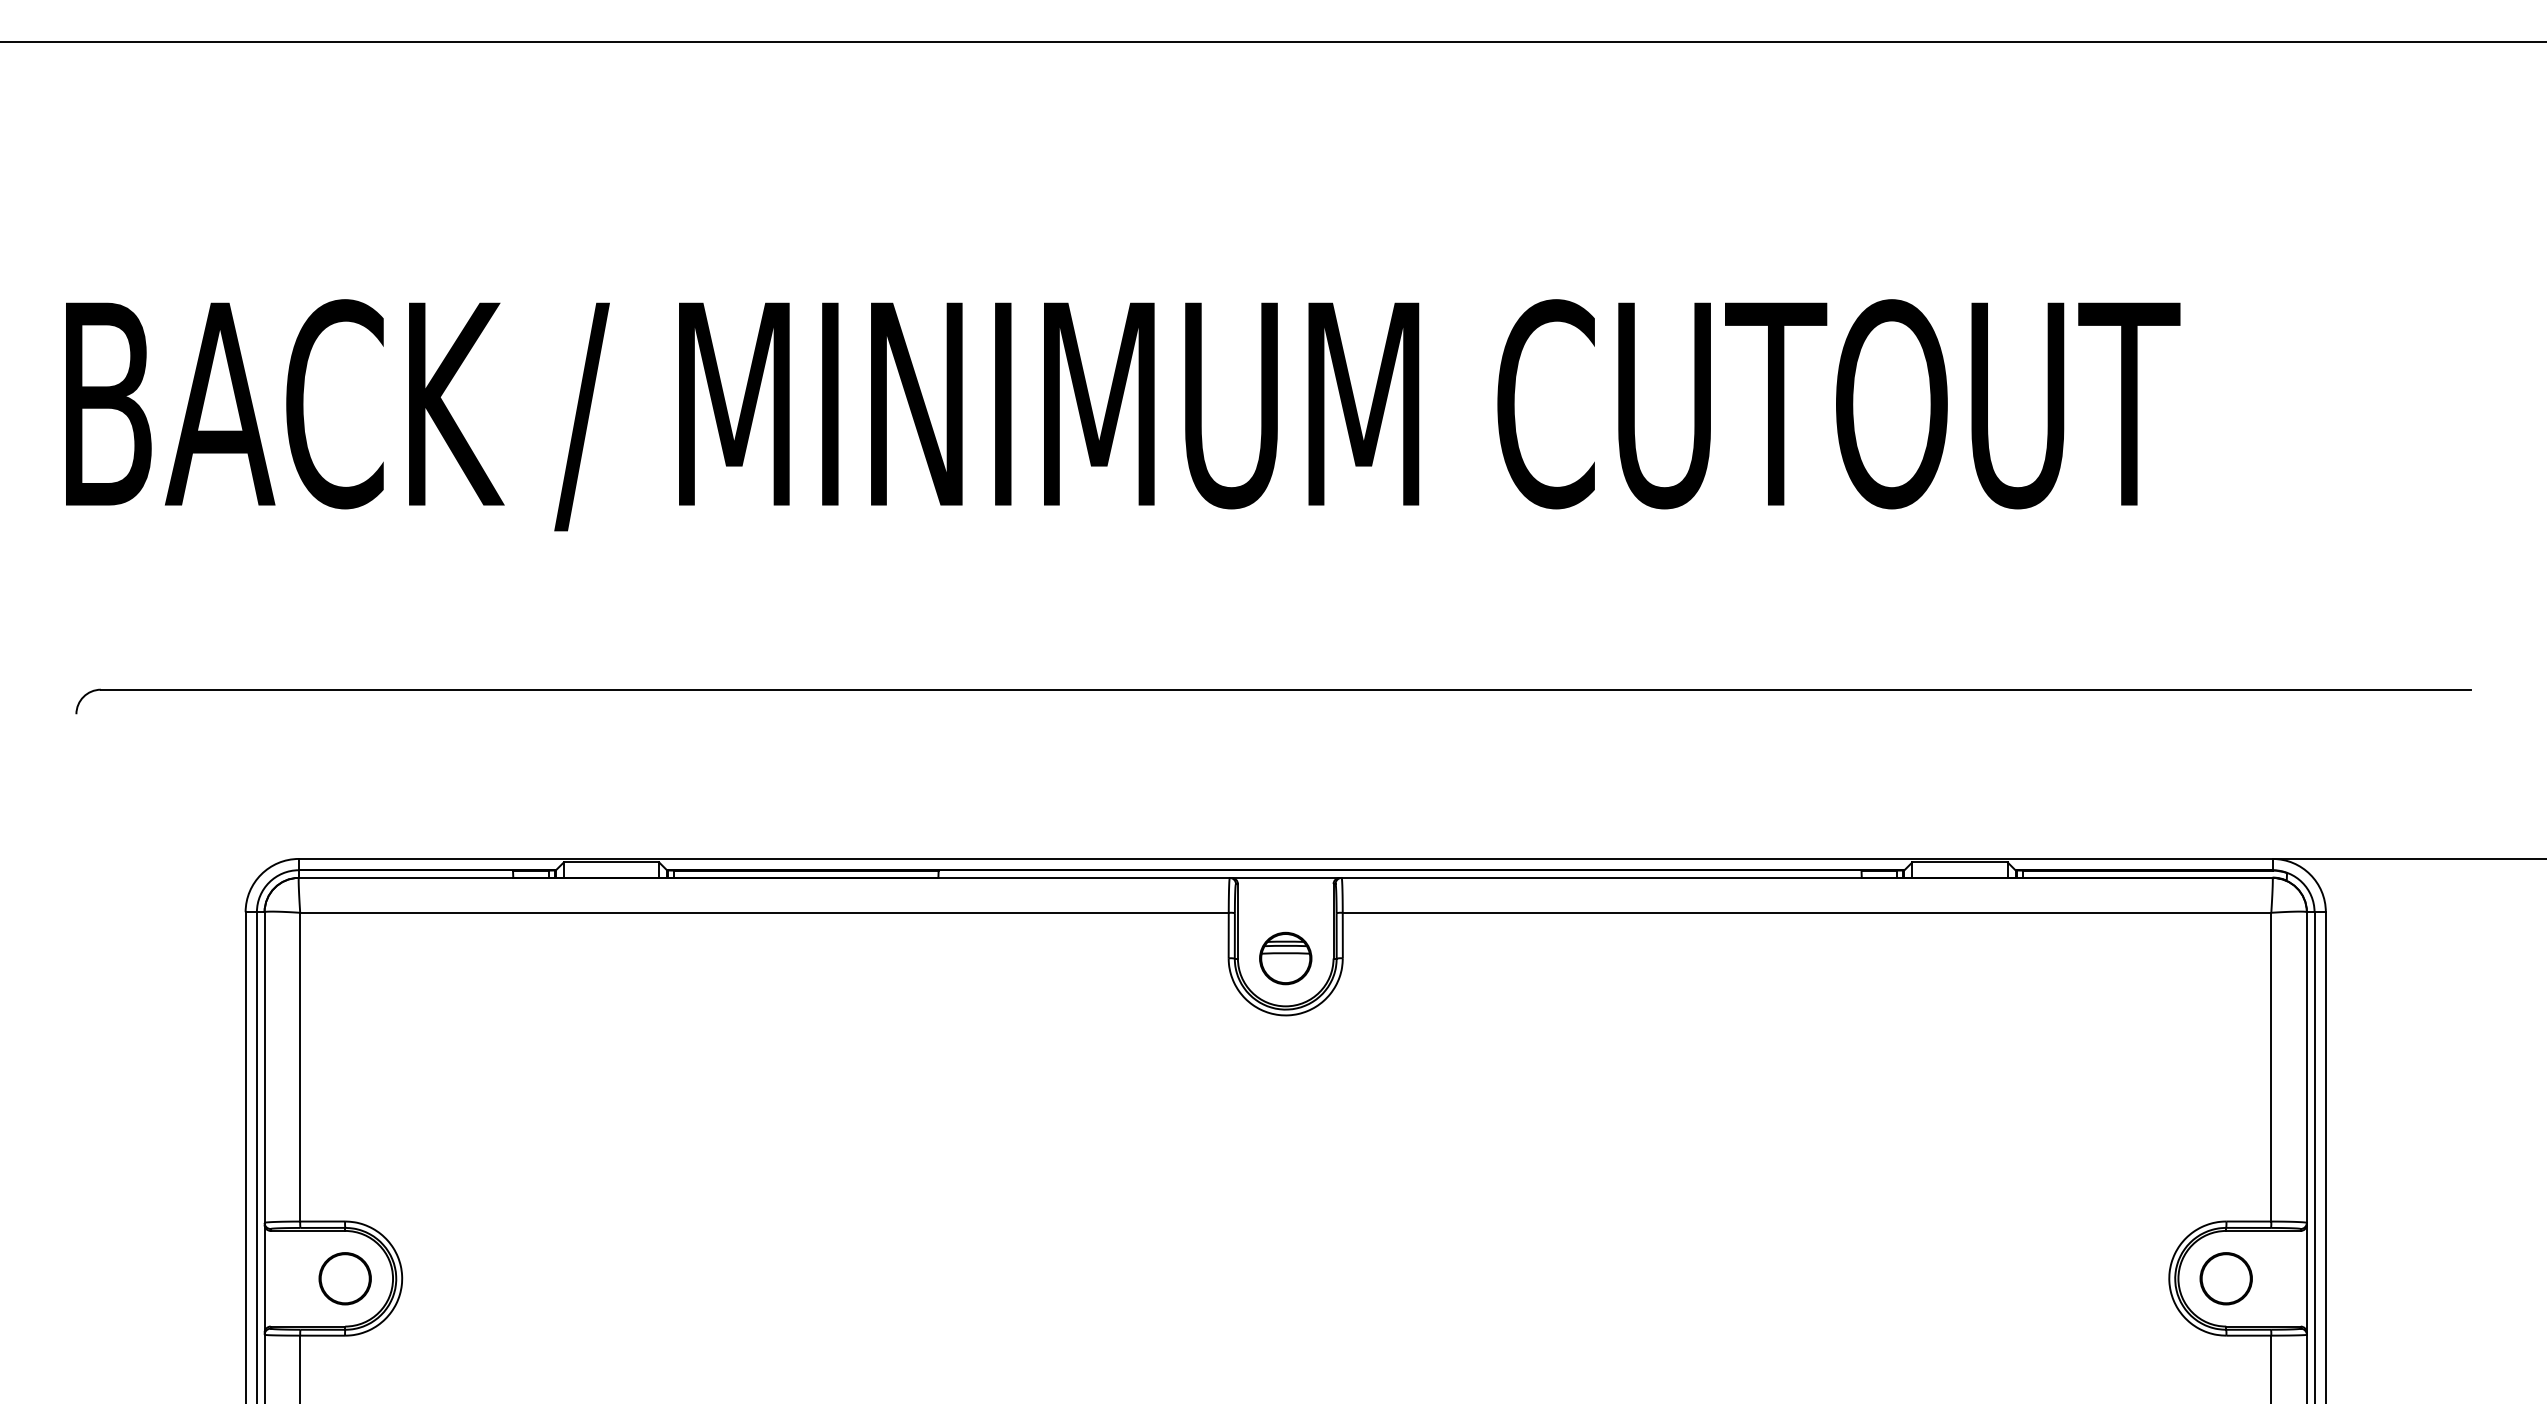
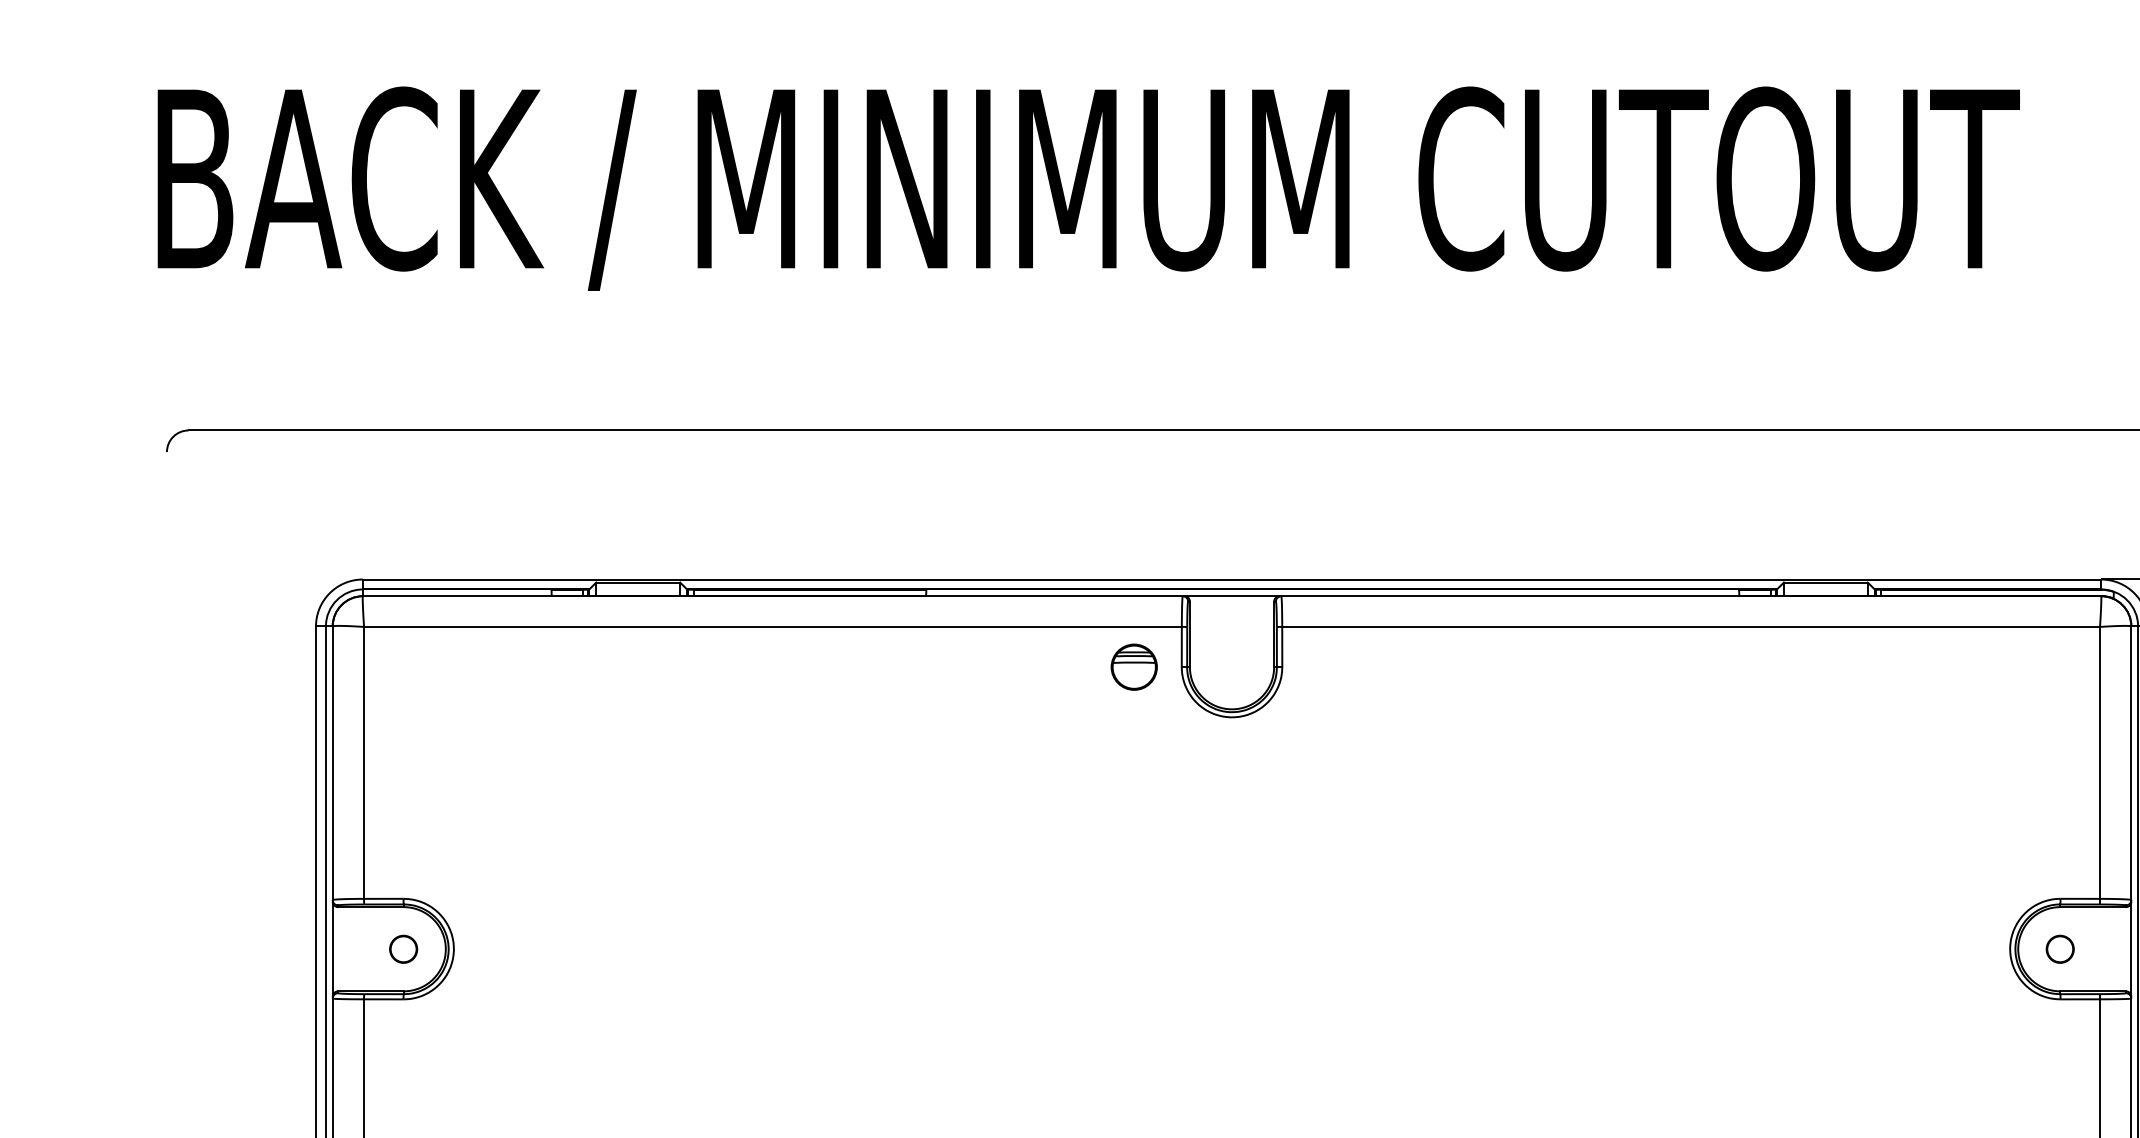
part: (1285, 958) -> (1134, 667), moved
circle: (344, 1278) -> (403, 949), size x0.6
circle: (2225, 1278) -> (2059, 949), size x0.6

